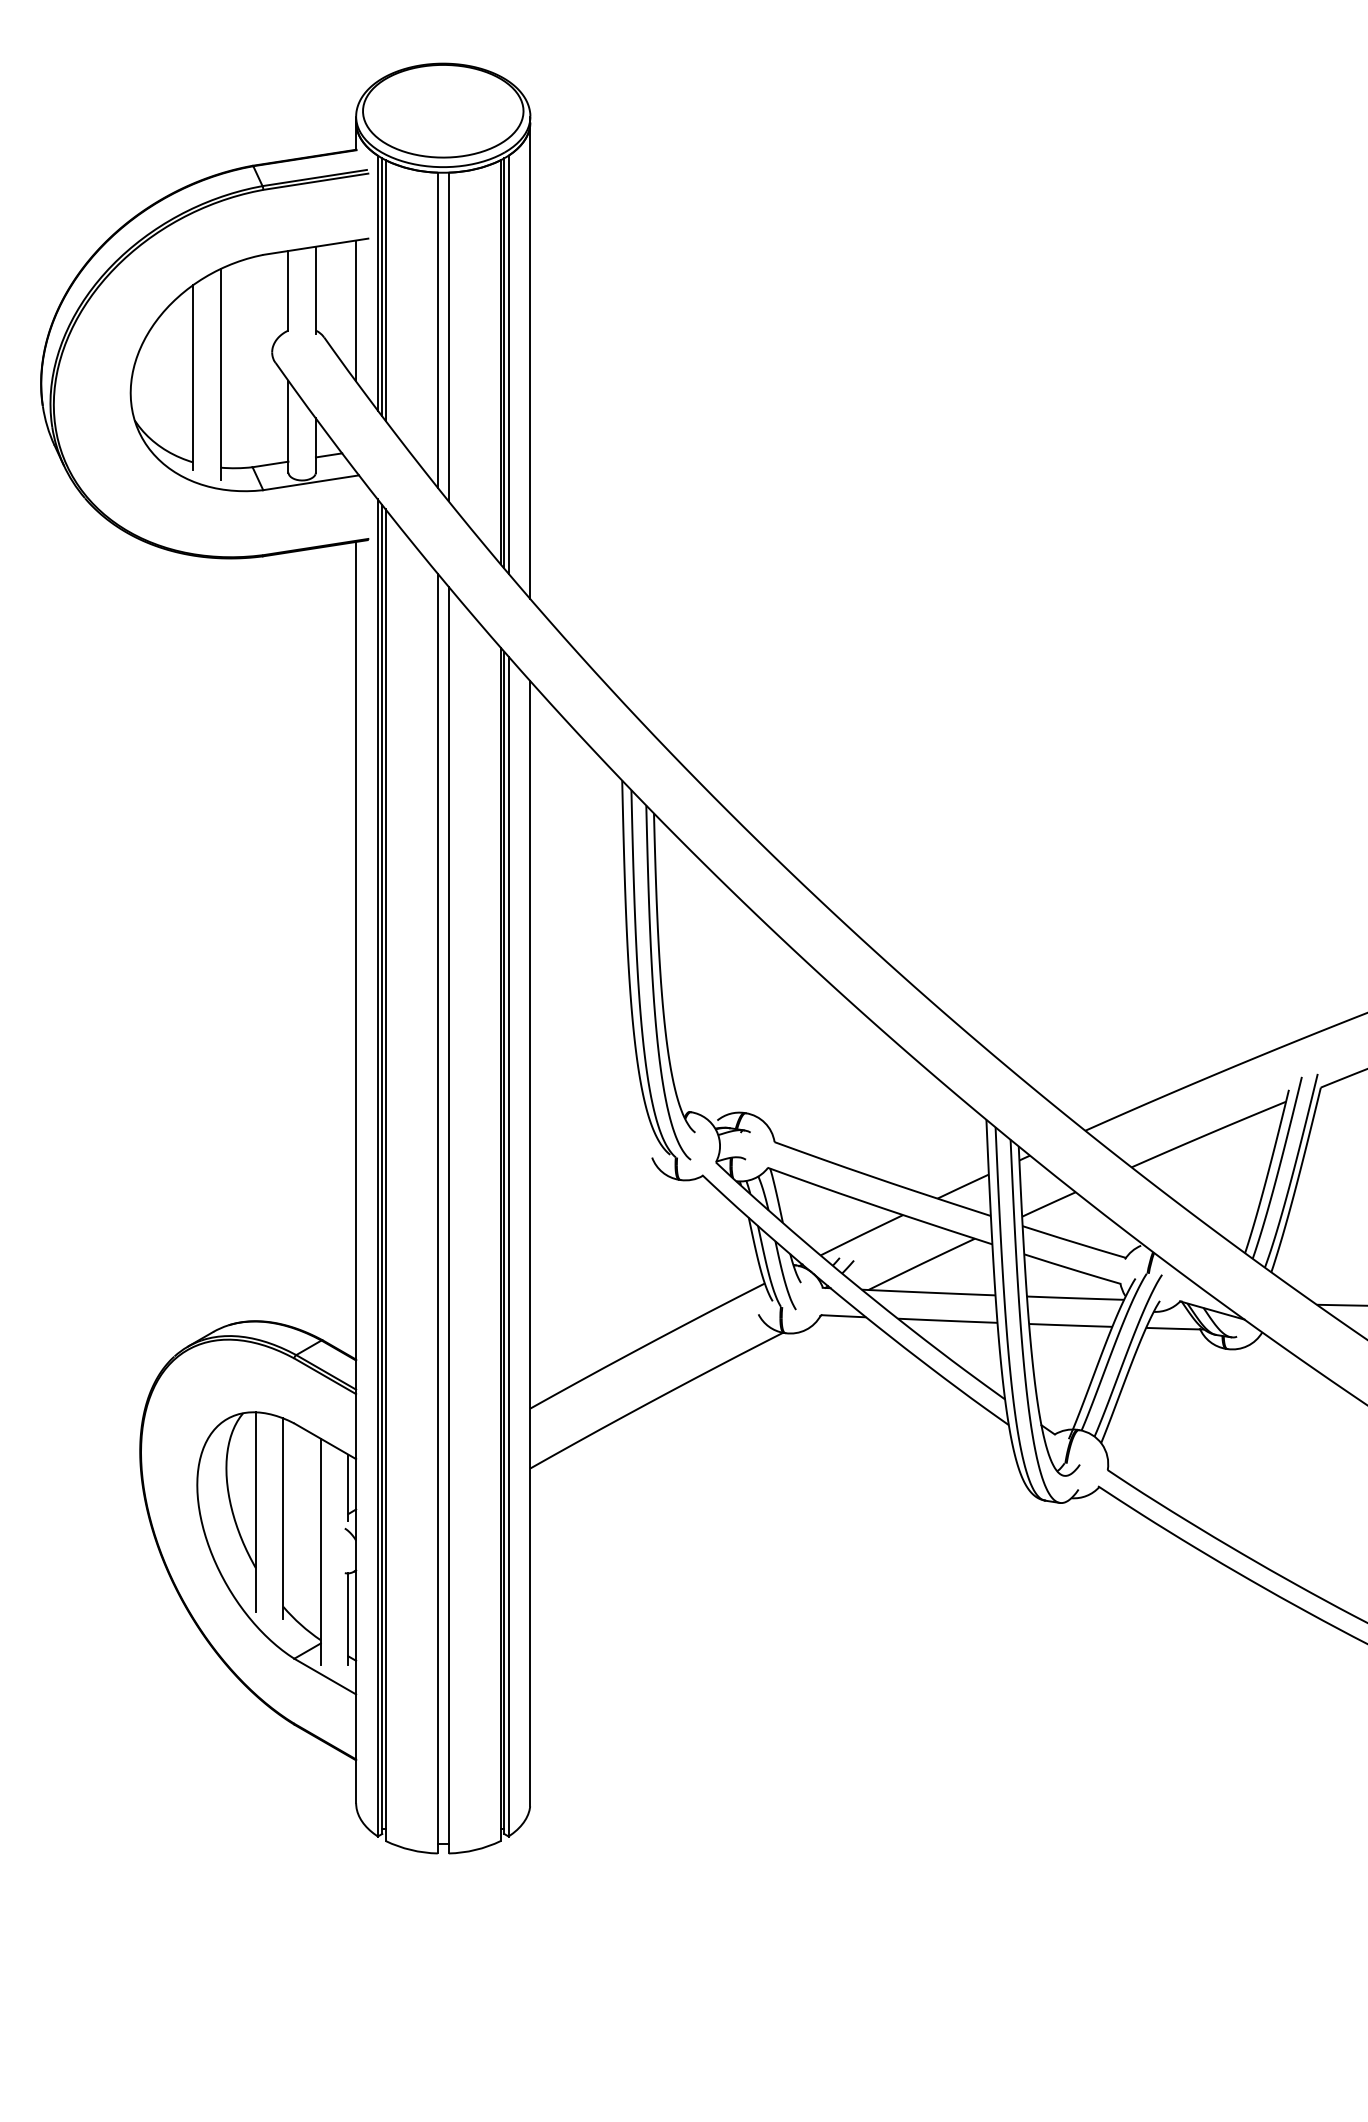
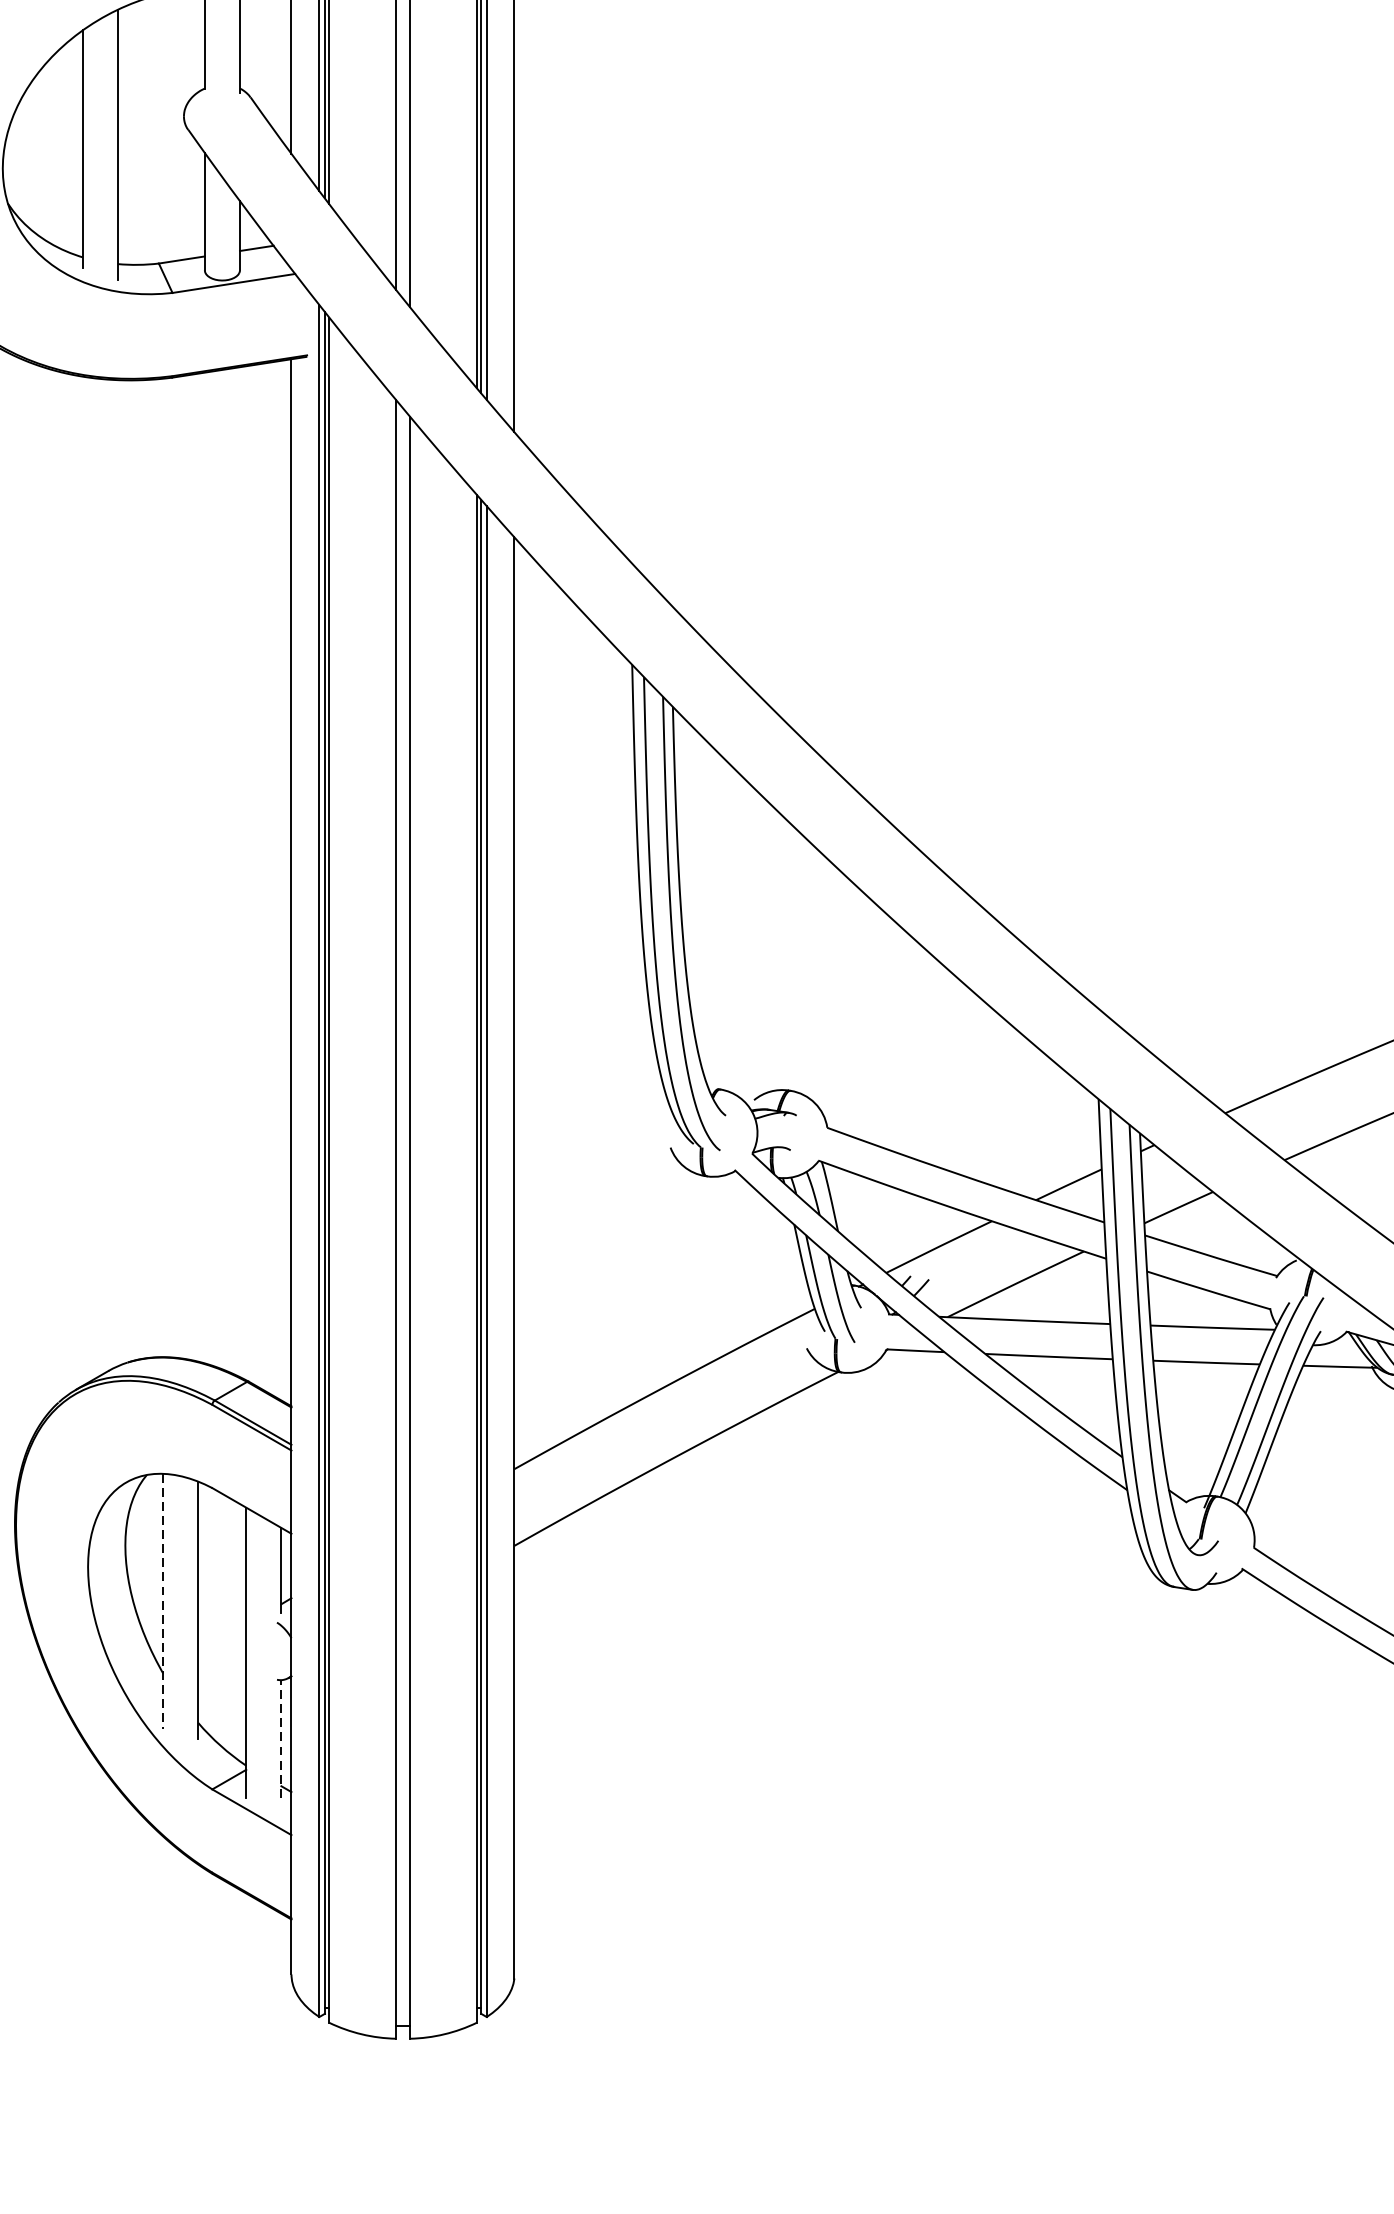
line: (255, 1511) -> (162, 1600), solid -> dashed
line: (348, 1619) -> (281, 1739), solid -> dashed

